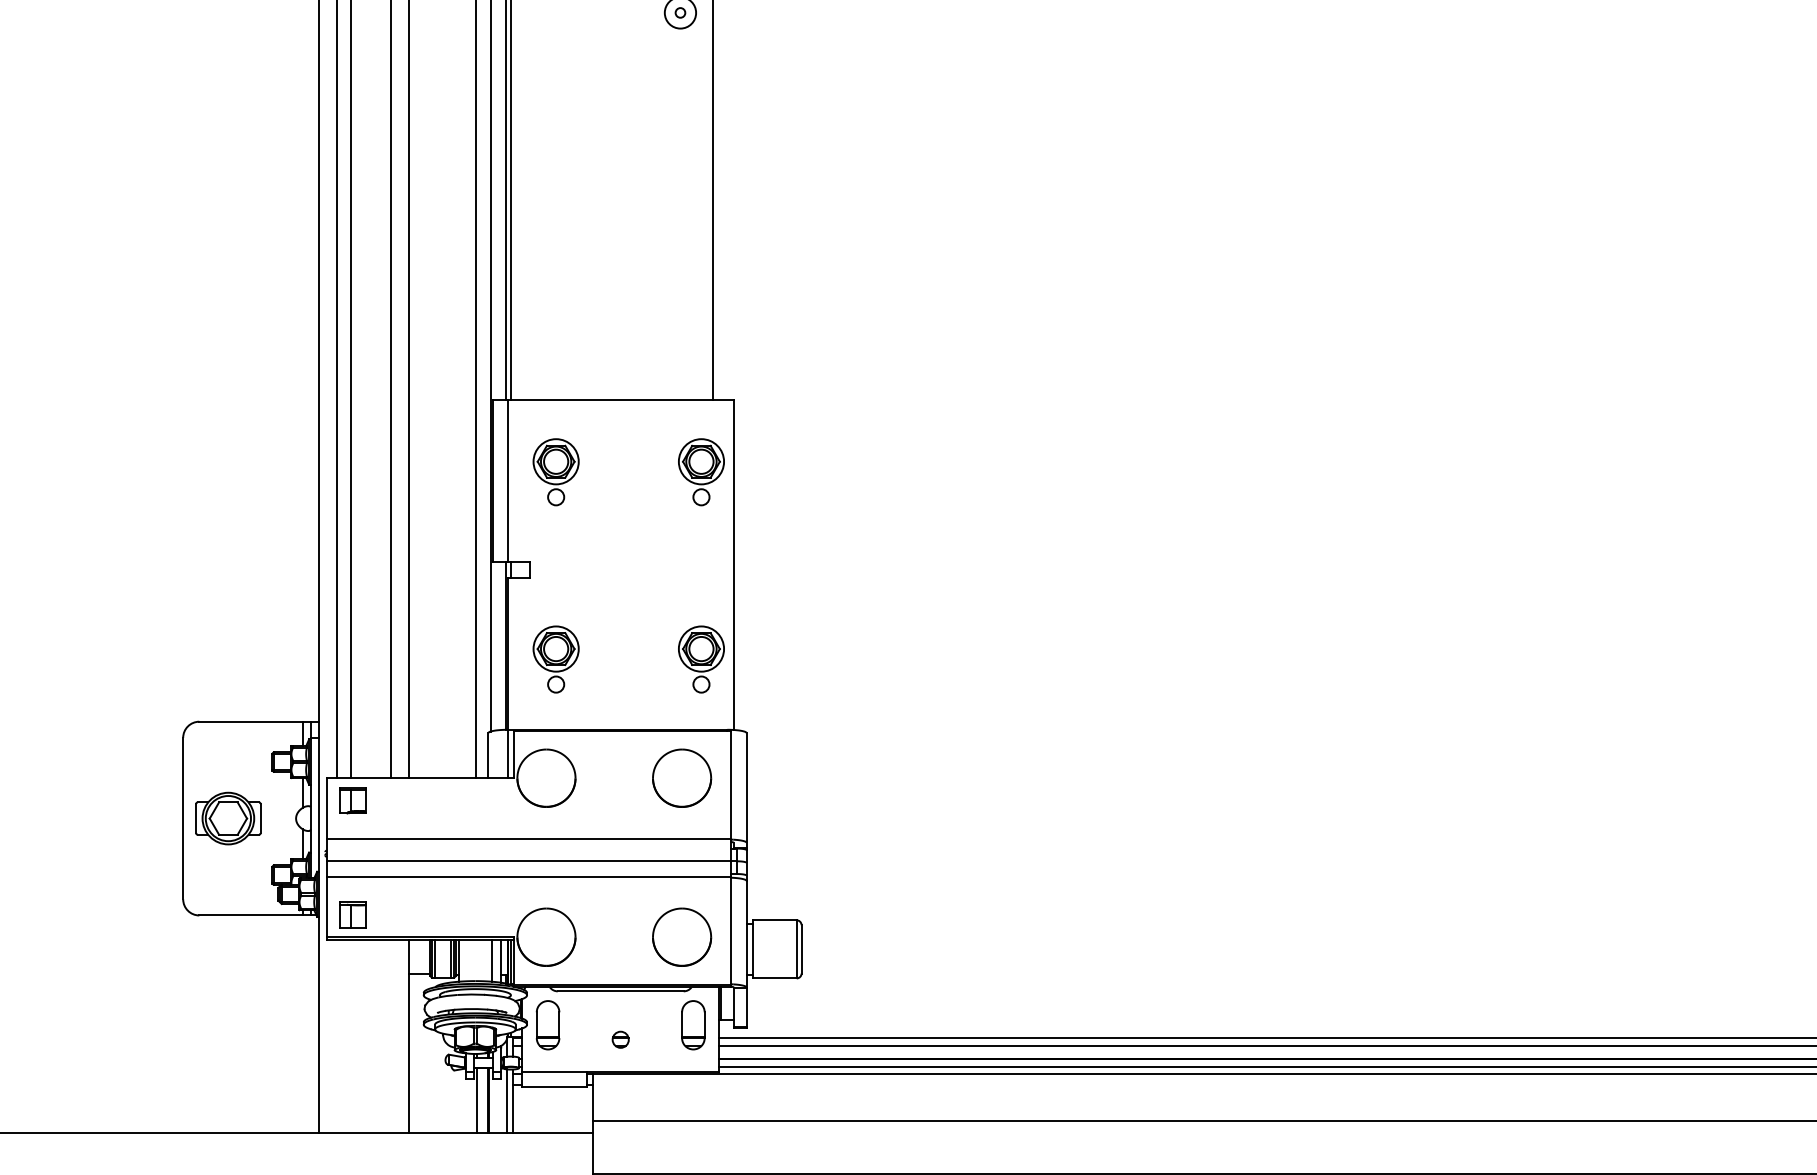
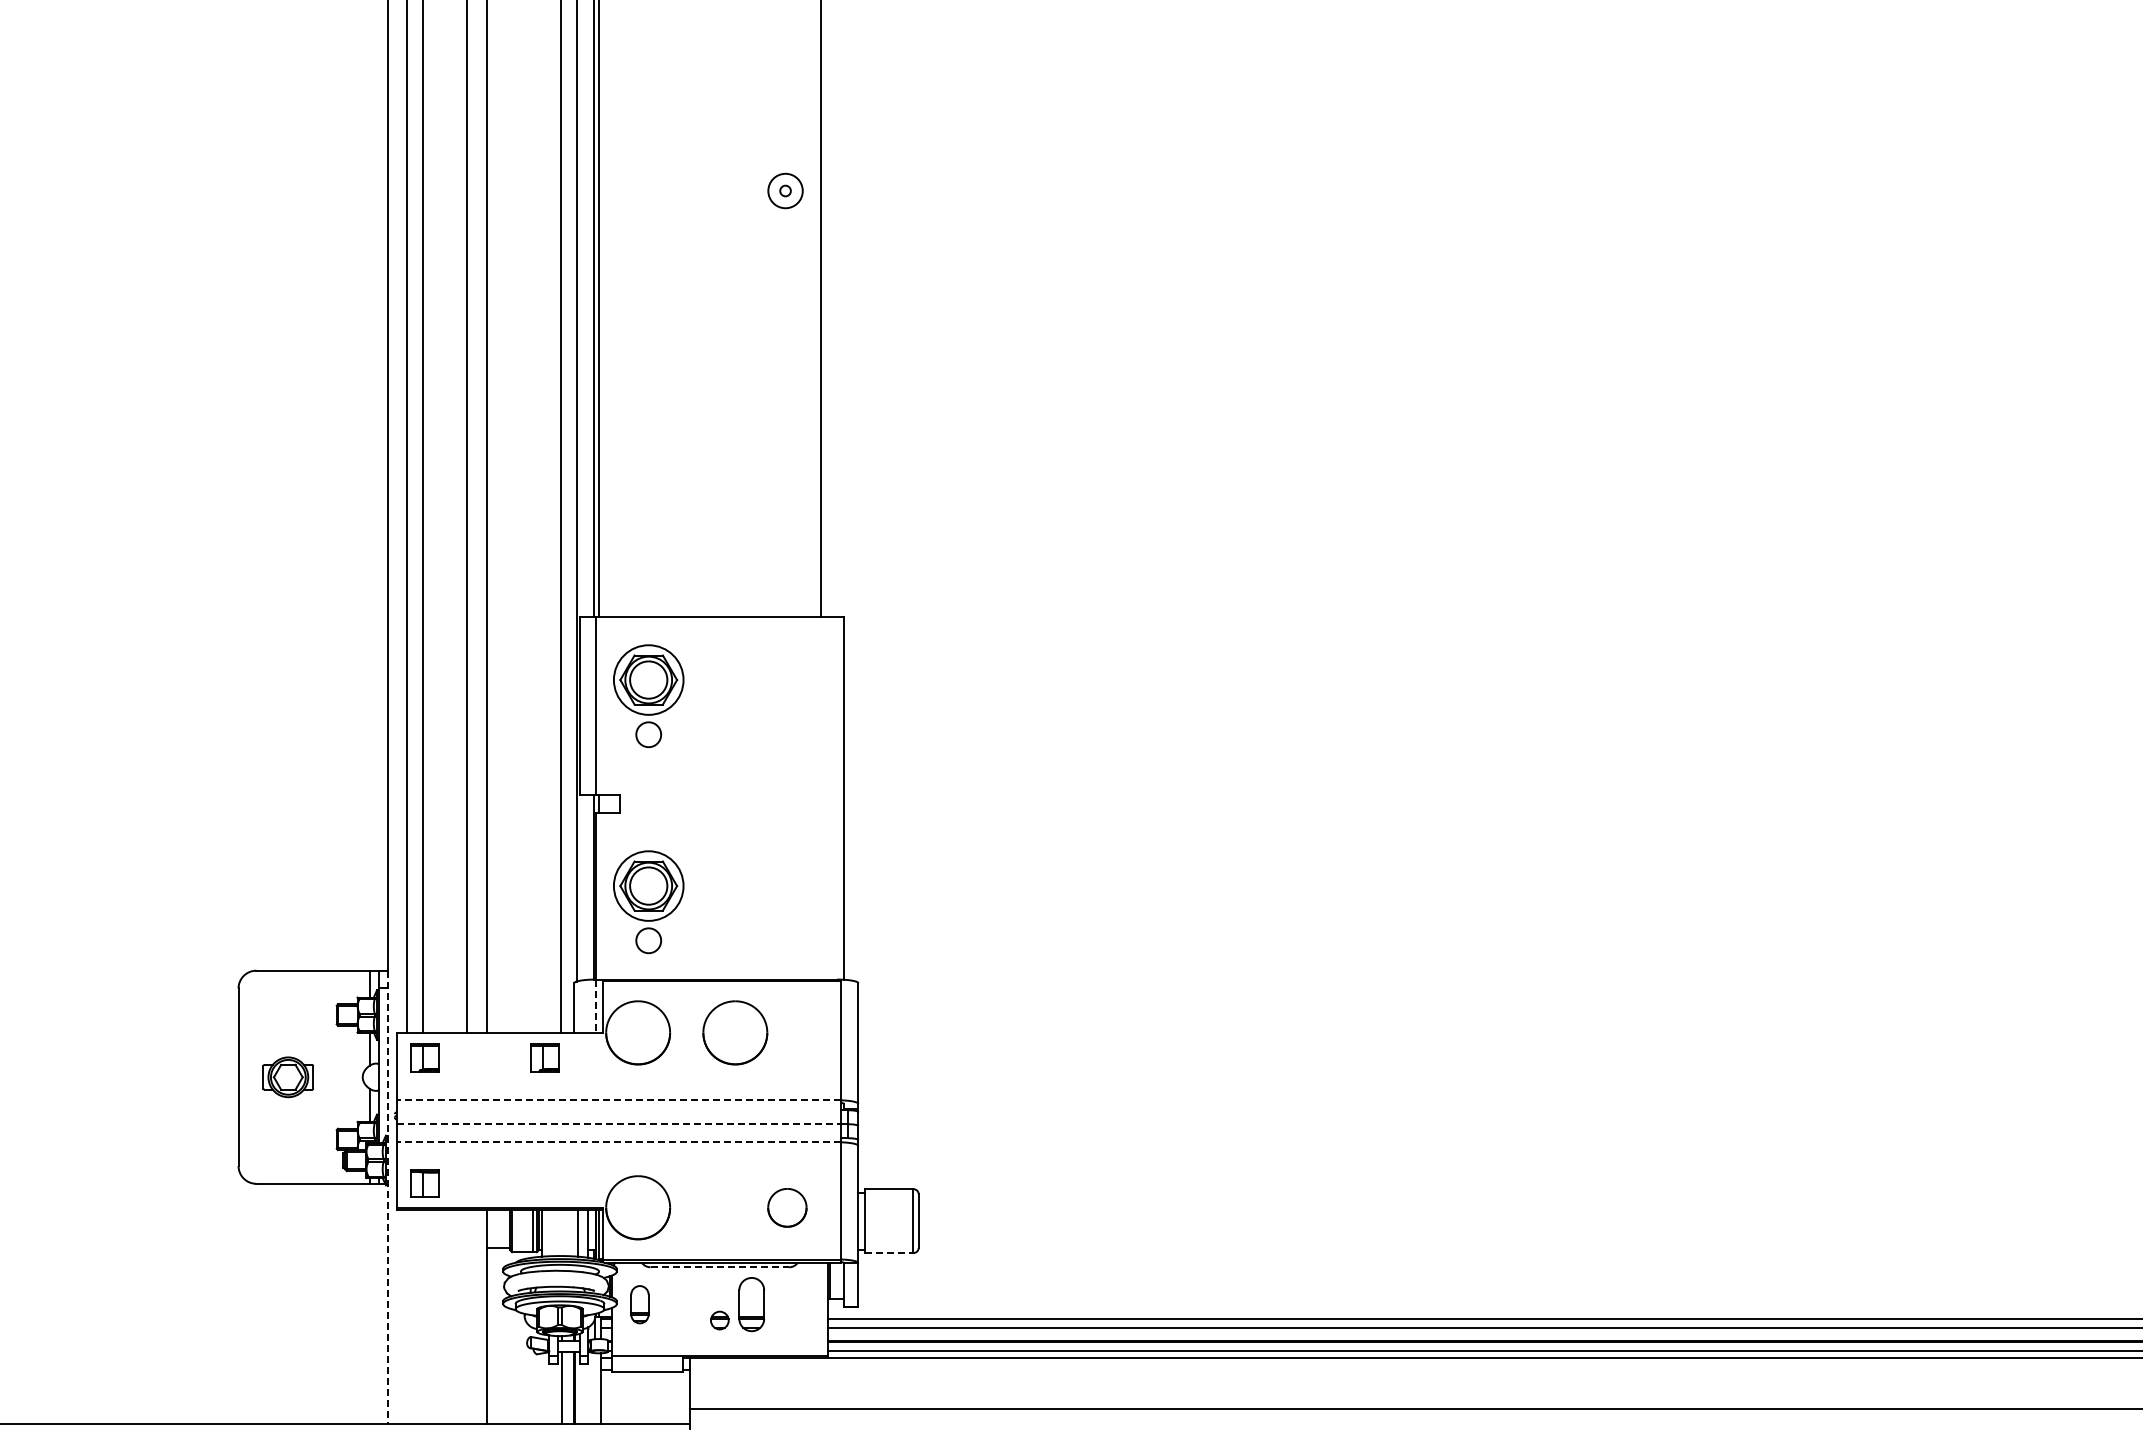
part: (555, 472) -> (648, 696), size x1.4
part: (701, 472) -> (808, 696), removed
part: (555, 659) -> (648, 902), size x1.4
part: (701, 659) -> (808, 902), removed
line: (507, 754) -> (595, 1006), solid -> dashed
part: (682, 777) -> (735, 1032), moved
part: (461, 800) -> (544, 1057), added
part: (228, 818) -> (288, 1077), size x0.7
line: (528, 838) -> (618, 1099), solid -> dashed
line: (528, 860) -> (618, 1123), solid -> dashed
line: (528, 877) -> (618, 1141), solid -> dashed
line: (318, 927) -> (387, 1197), solid -> dashed
part: (682, 937) -> (787, 1207), size x0.6
line: (434, 958) -> (515, 1231), removed
line: (774, 978) -> (889, 1253), solid -> dashed
line: (621, 991) -> (720, 1267), solid -> dashed
part: (547, 1025) -> (639, 1304), size x0.7
part: (693, 1025) -> (751, 1304), moved
line: (506, 1101) -> (594, 1388), removed

